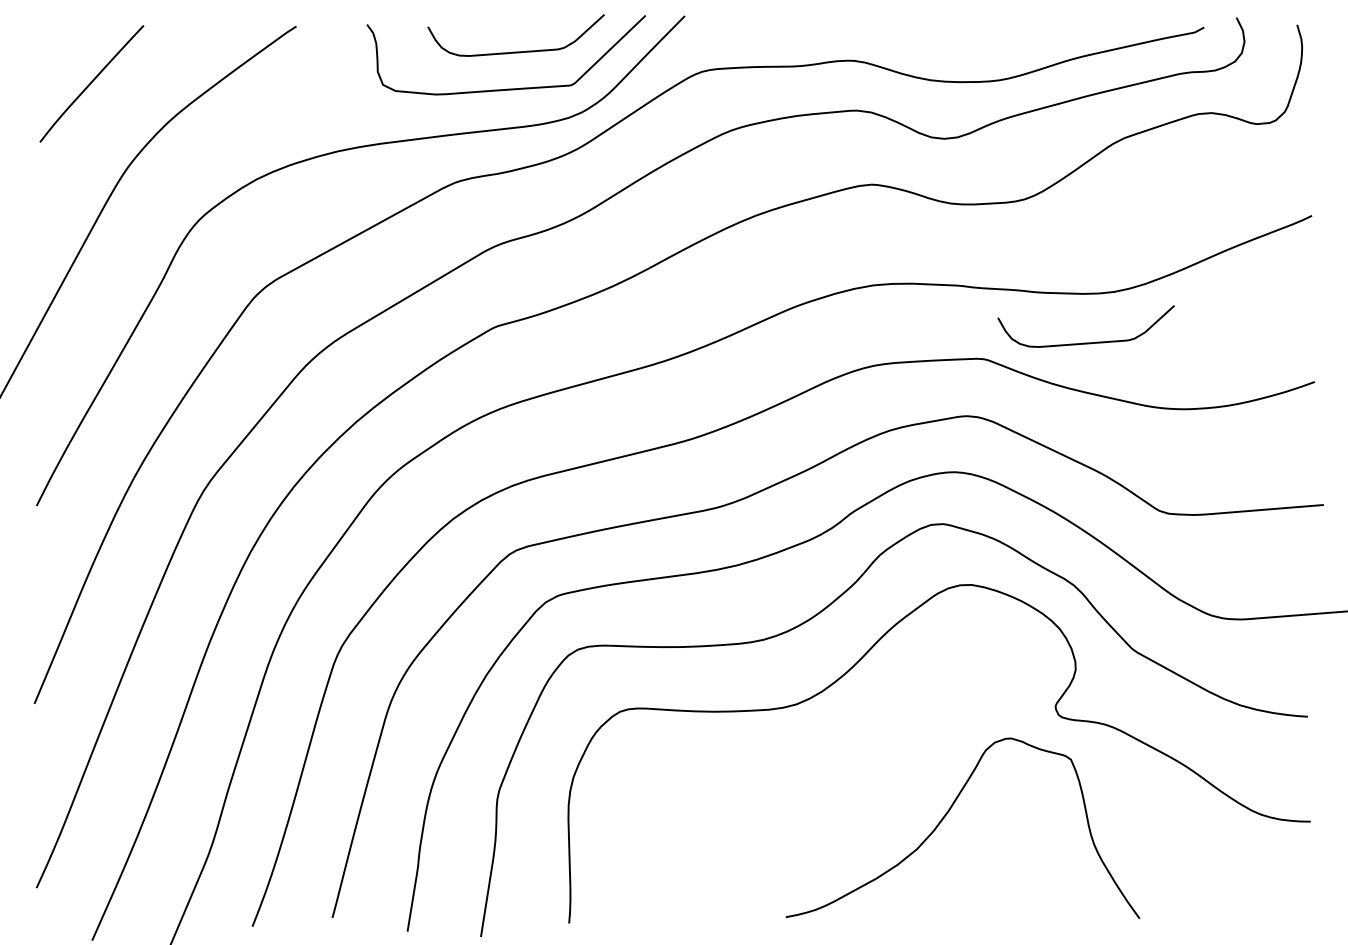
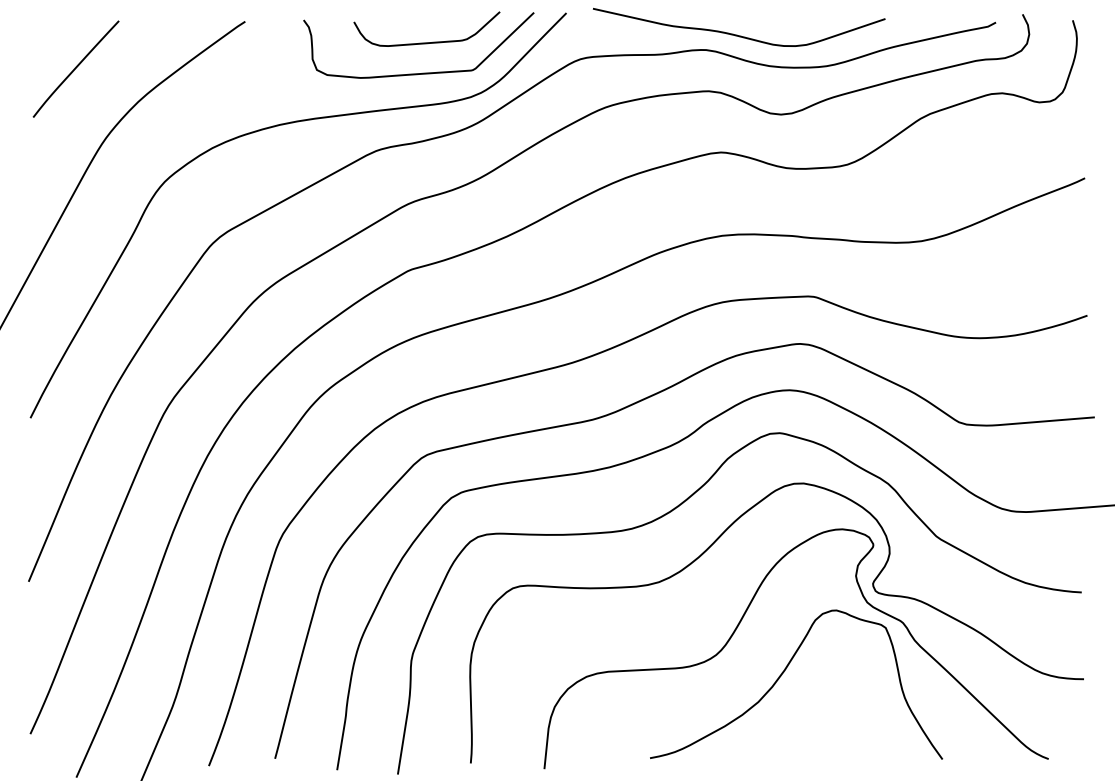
curve: (892, 42) -> (738, 34), added
curve: (1085, 342) -> (897, 283), removed
curve: (899, 746) -> (743, 617), added

